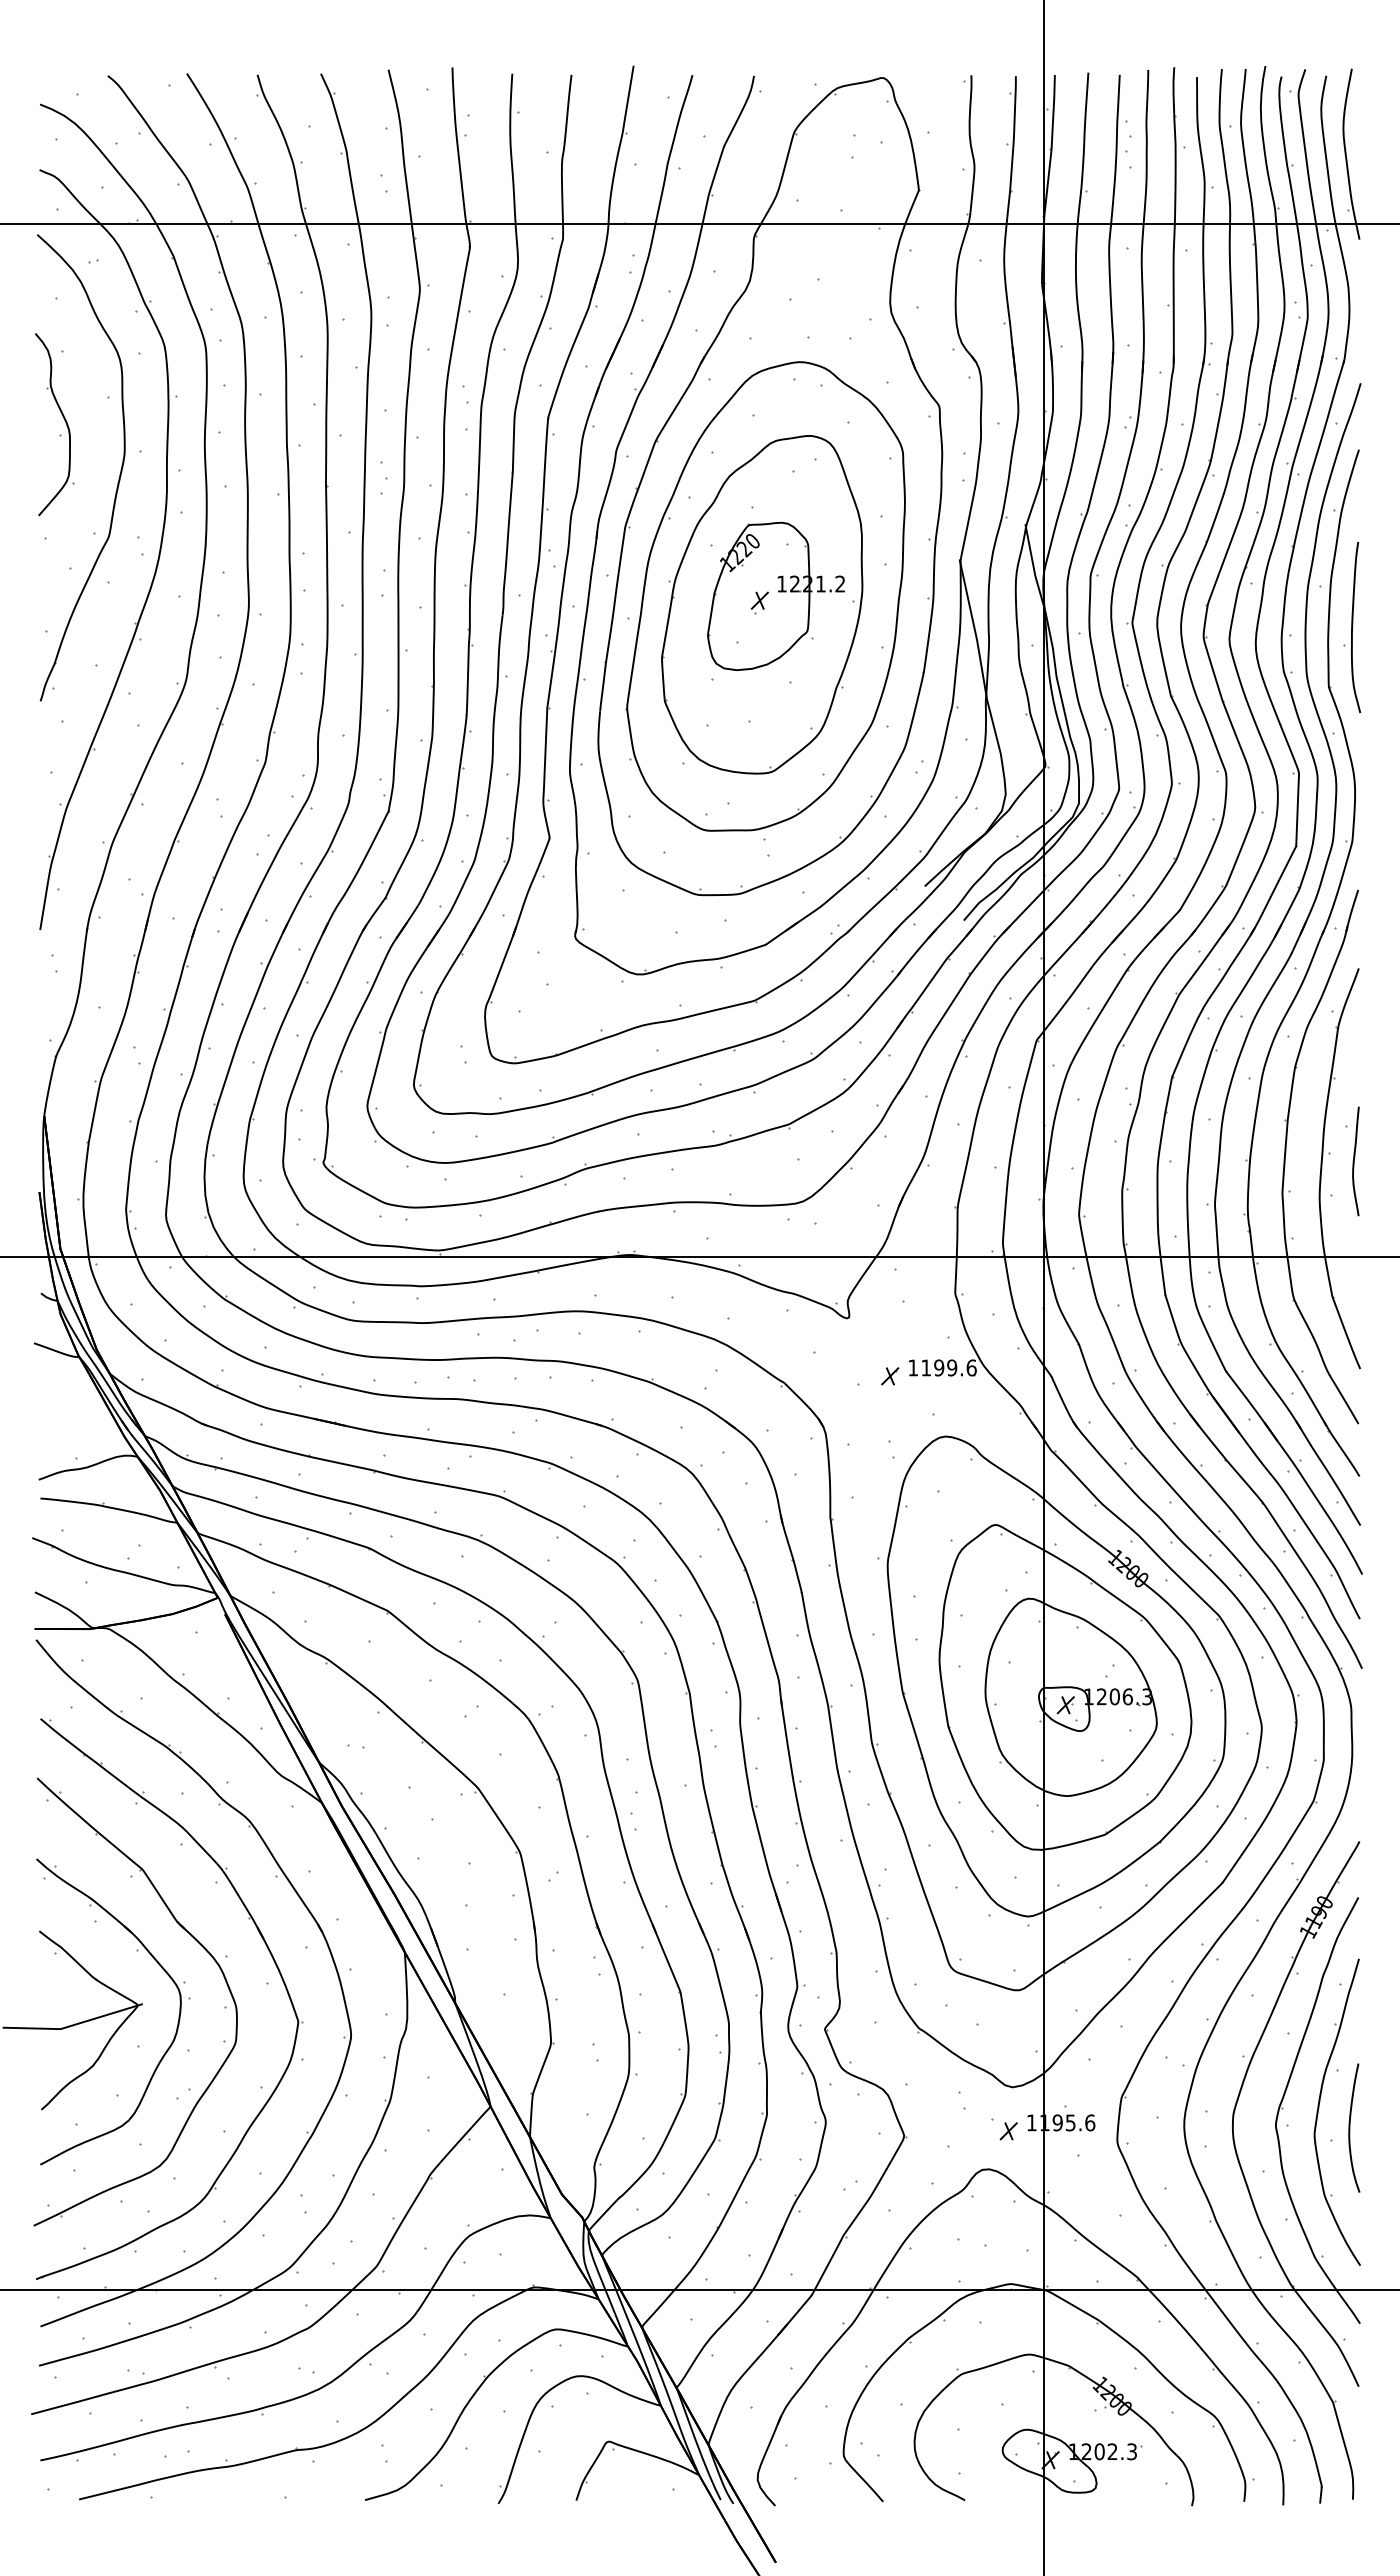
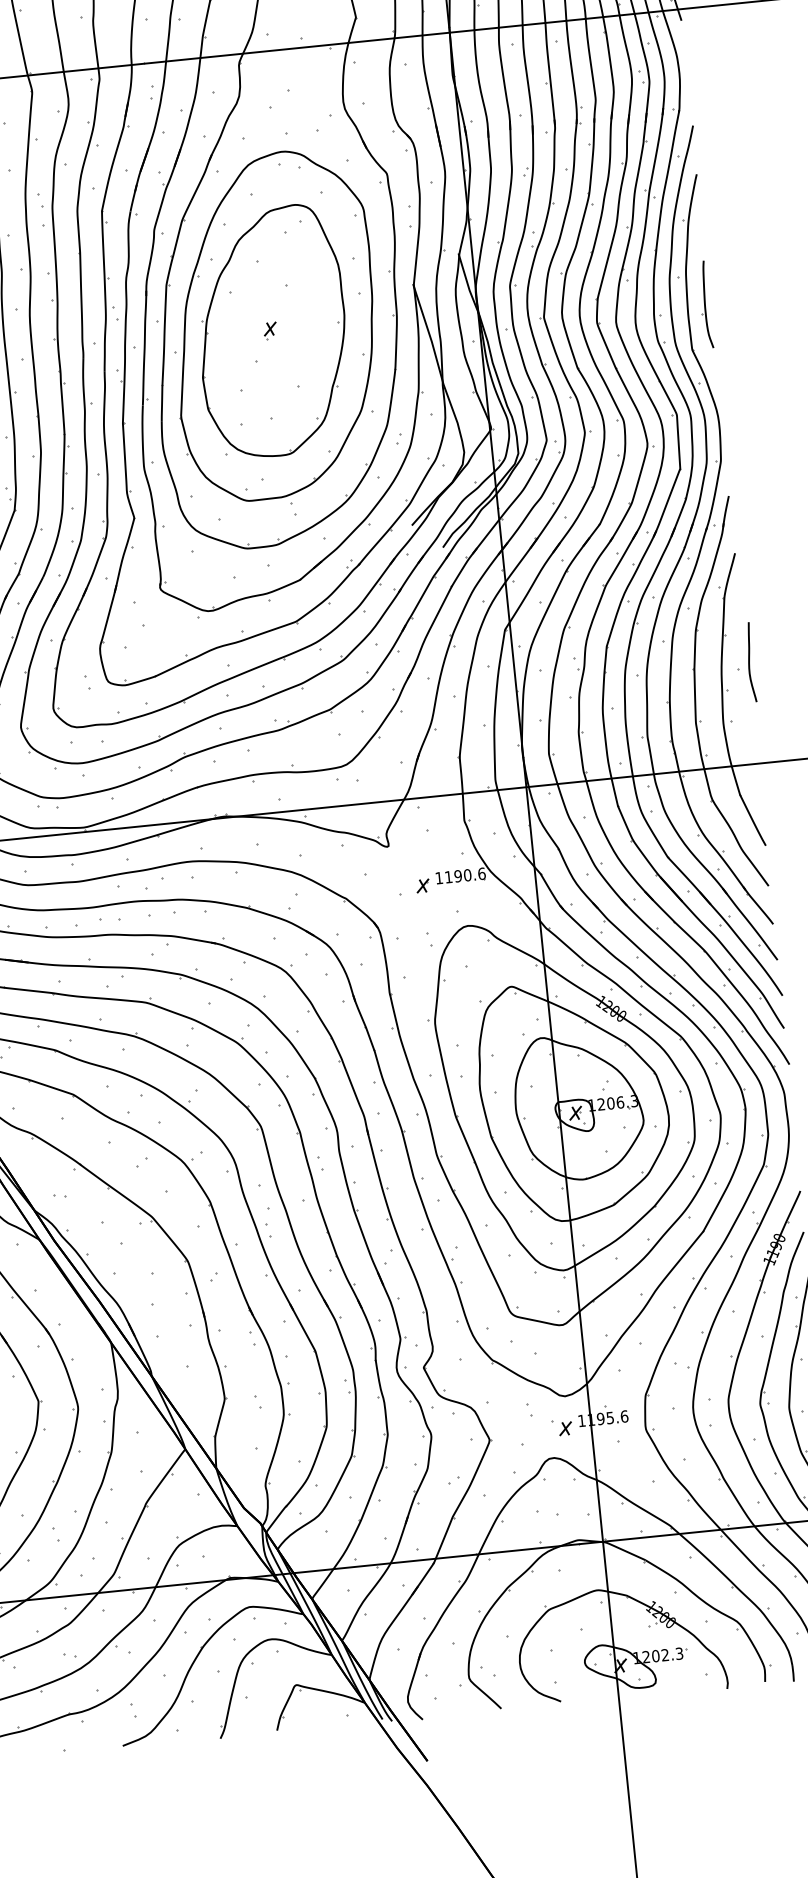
part: (775, 595) -> (281, 324), removed
part: (1352, 627) -> (705, 304), size x0.7
curve: (1354, 1161) -> (749, 662), moved
text: (952, 1367) -> (467, 874), 1199.6 -> 1190.6

